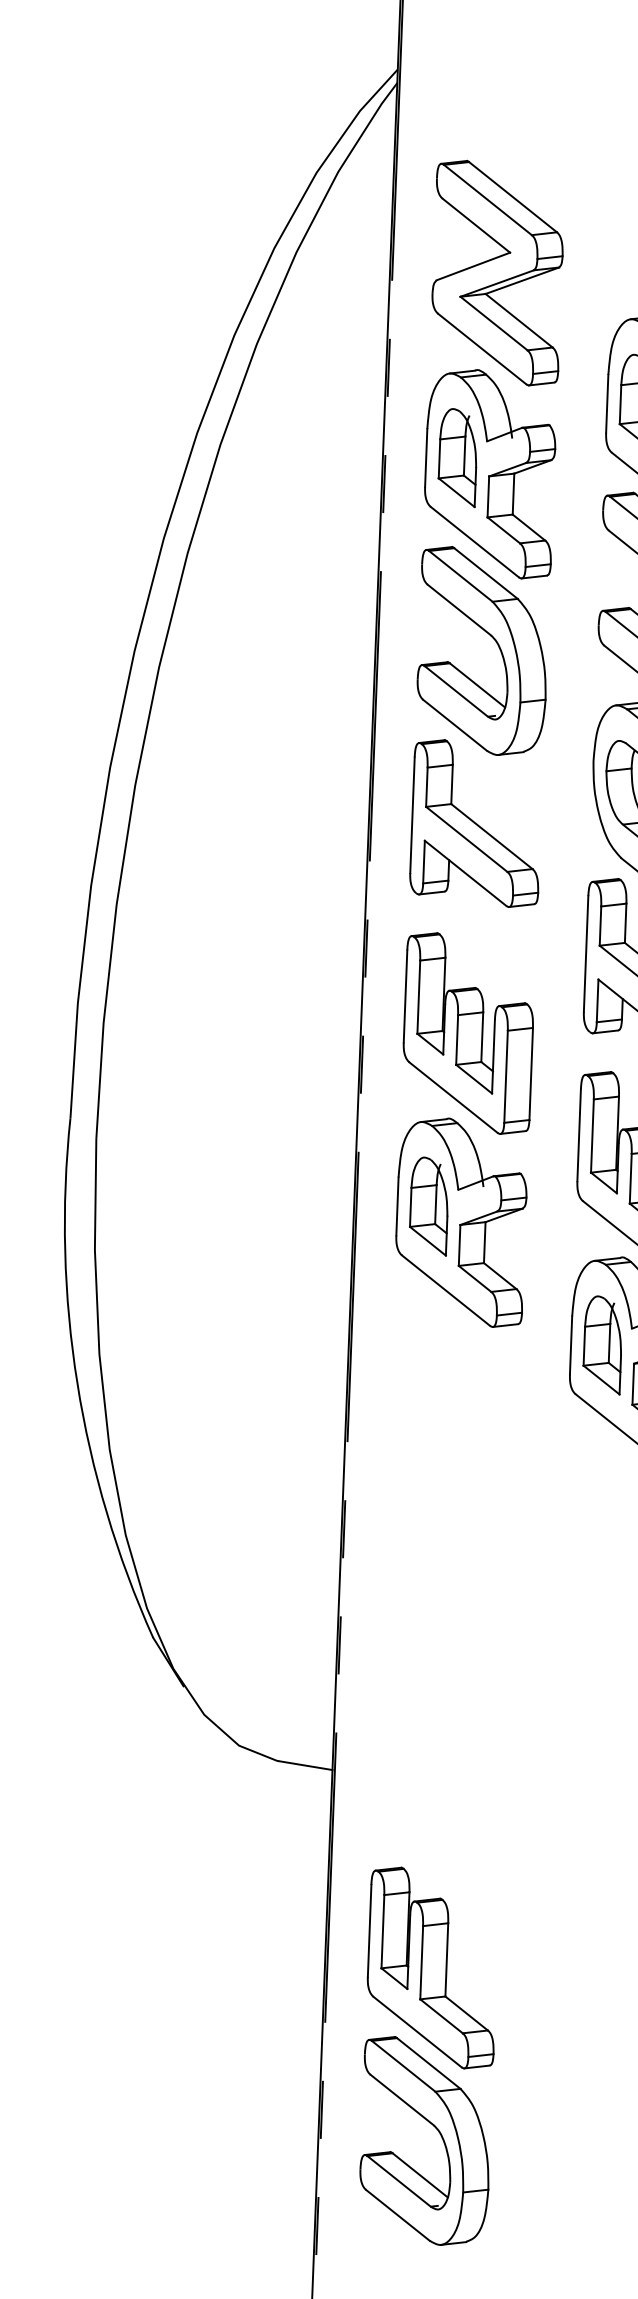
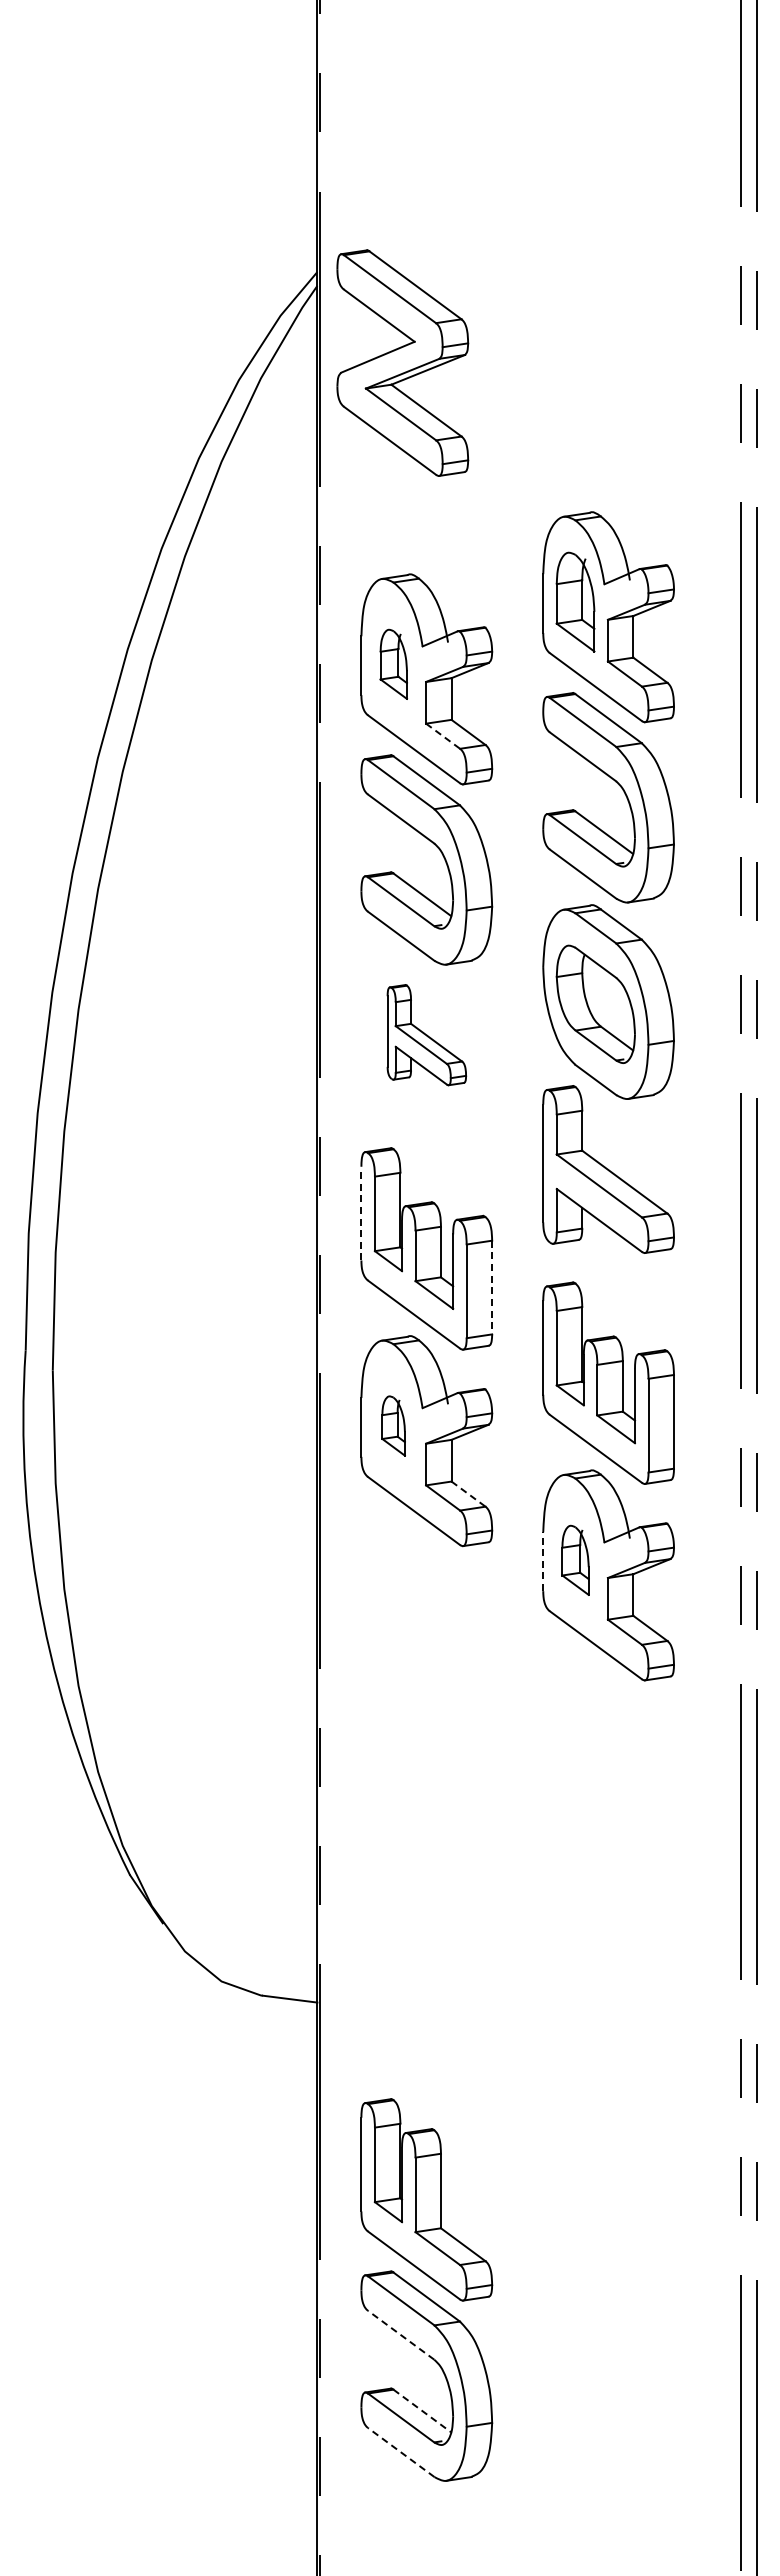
part: (497, 272) -> (402, 362), moved
part: (457, 458) -> (393, 664), size x0.7
line: (504, 530) -> (443, 736), solid -> dashed
part: (476, 822) -> (426, 1034), size x0.6
line: (405, 996) -> (361, 1213), solid -> dashed
line: (531, 1073) -> (492, 1287), solid -> dashed
part: (429, 1205) -> (393, 1425), size x0.6
line: (500, 1276) -> (468, 1494), solid -> dashed
line: (571, 1345) -> (543, 1561), solid -> dashed
part: (602, 1345) -> (575, 1560), size x0.7
line: (401, 2099) -> (400, 2334), solid -> dashed
line: (420, 2174) -> (422, 2410), solid -> dashed
line: (397, 2215) -> (400, 2452), solid -> dashed

